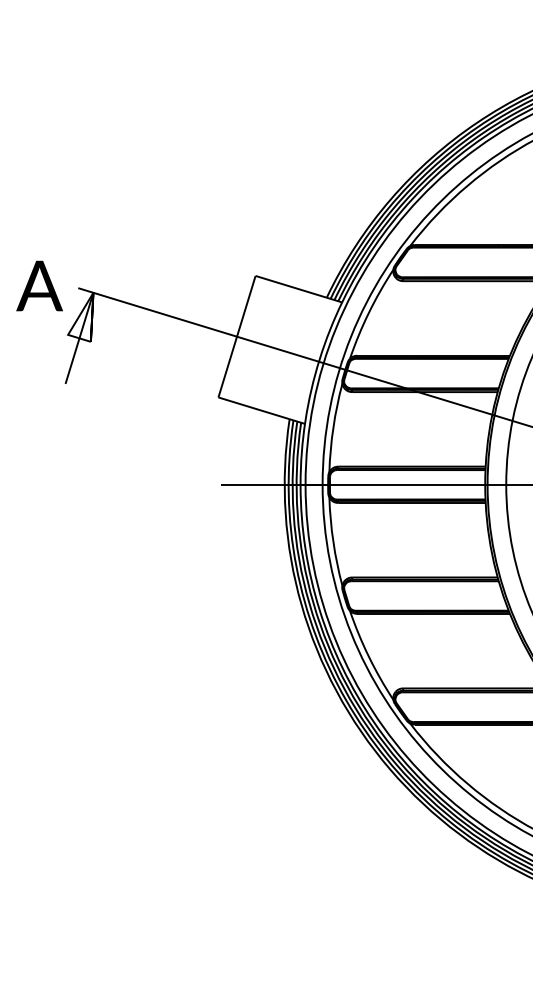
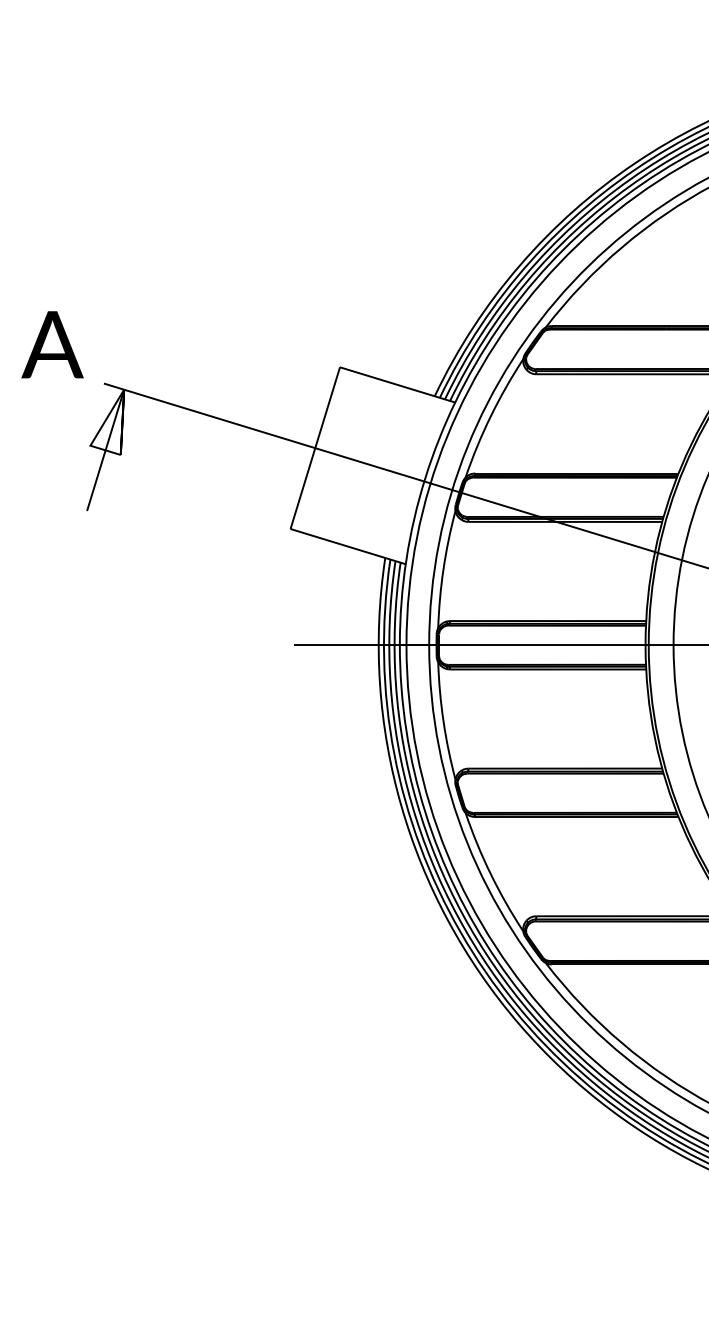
text: (39, 285) -> (52, 344), moved

